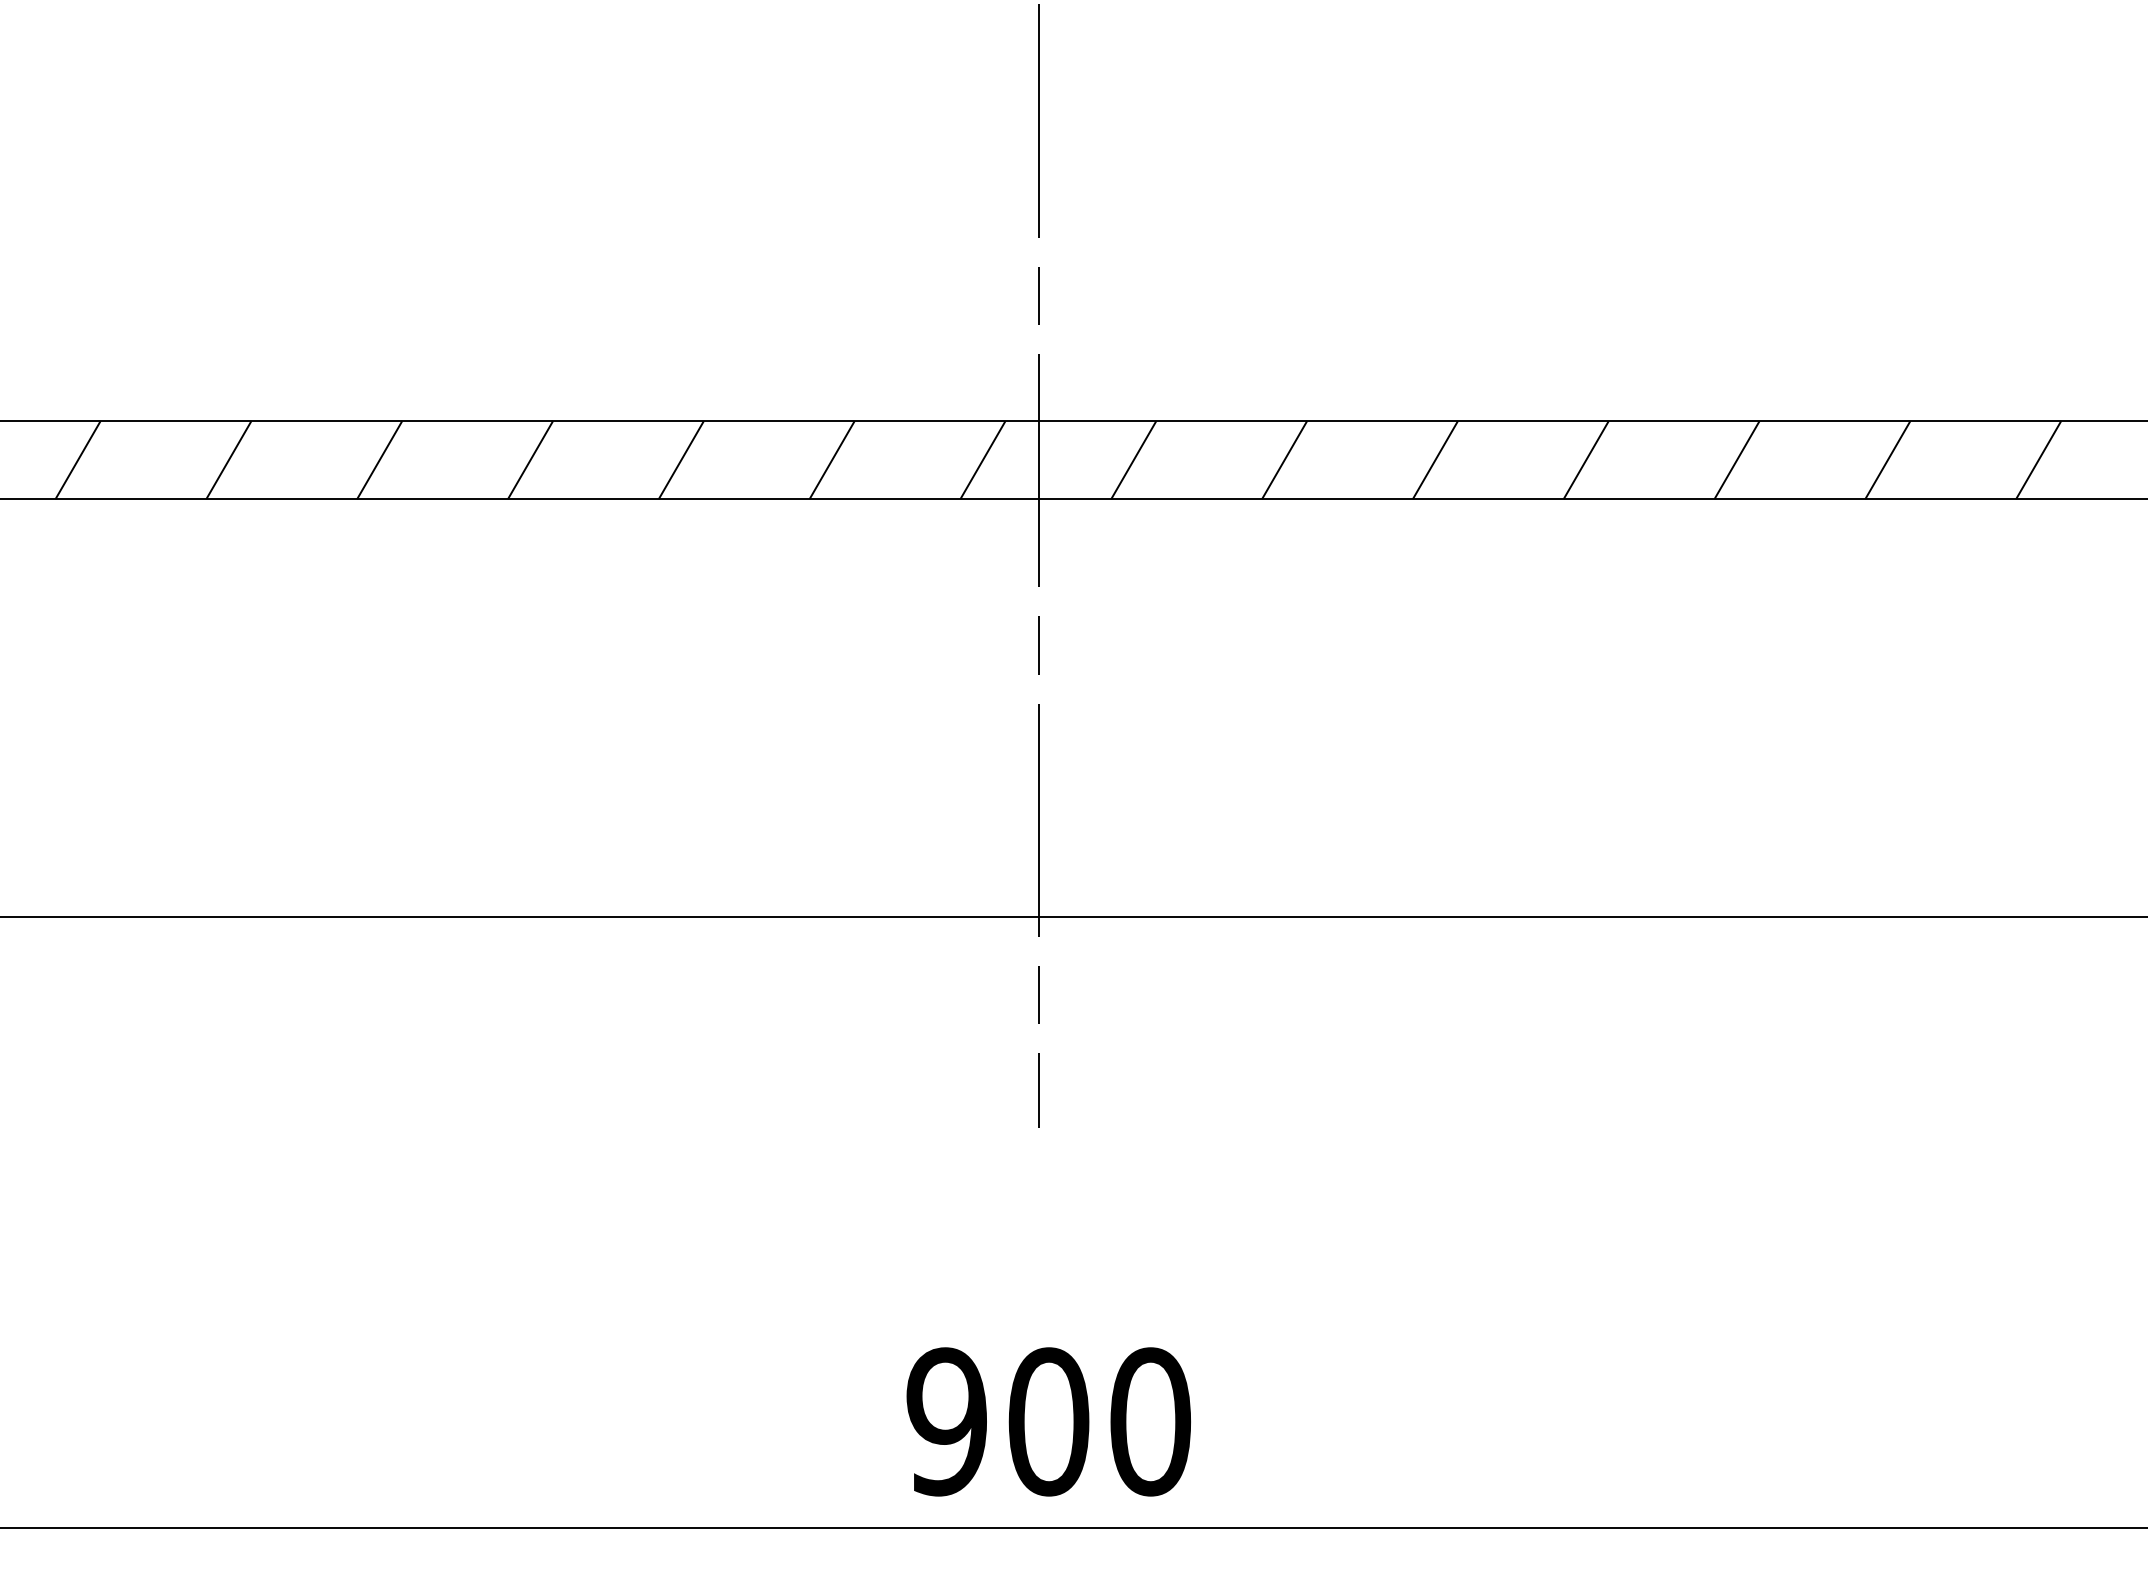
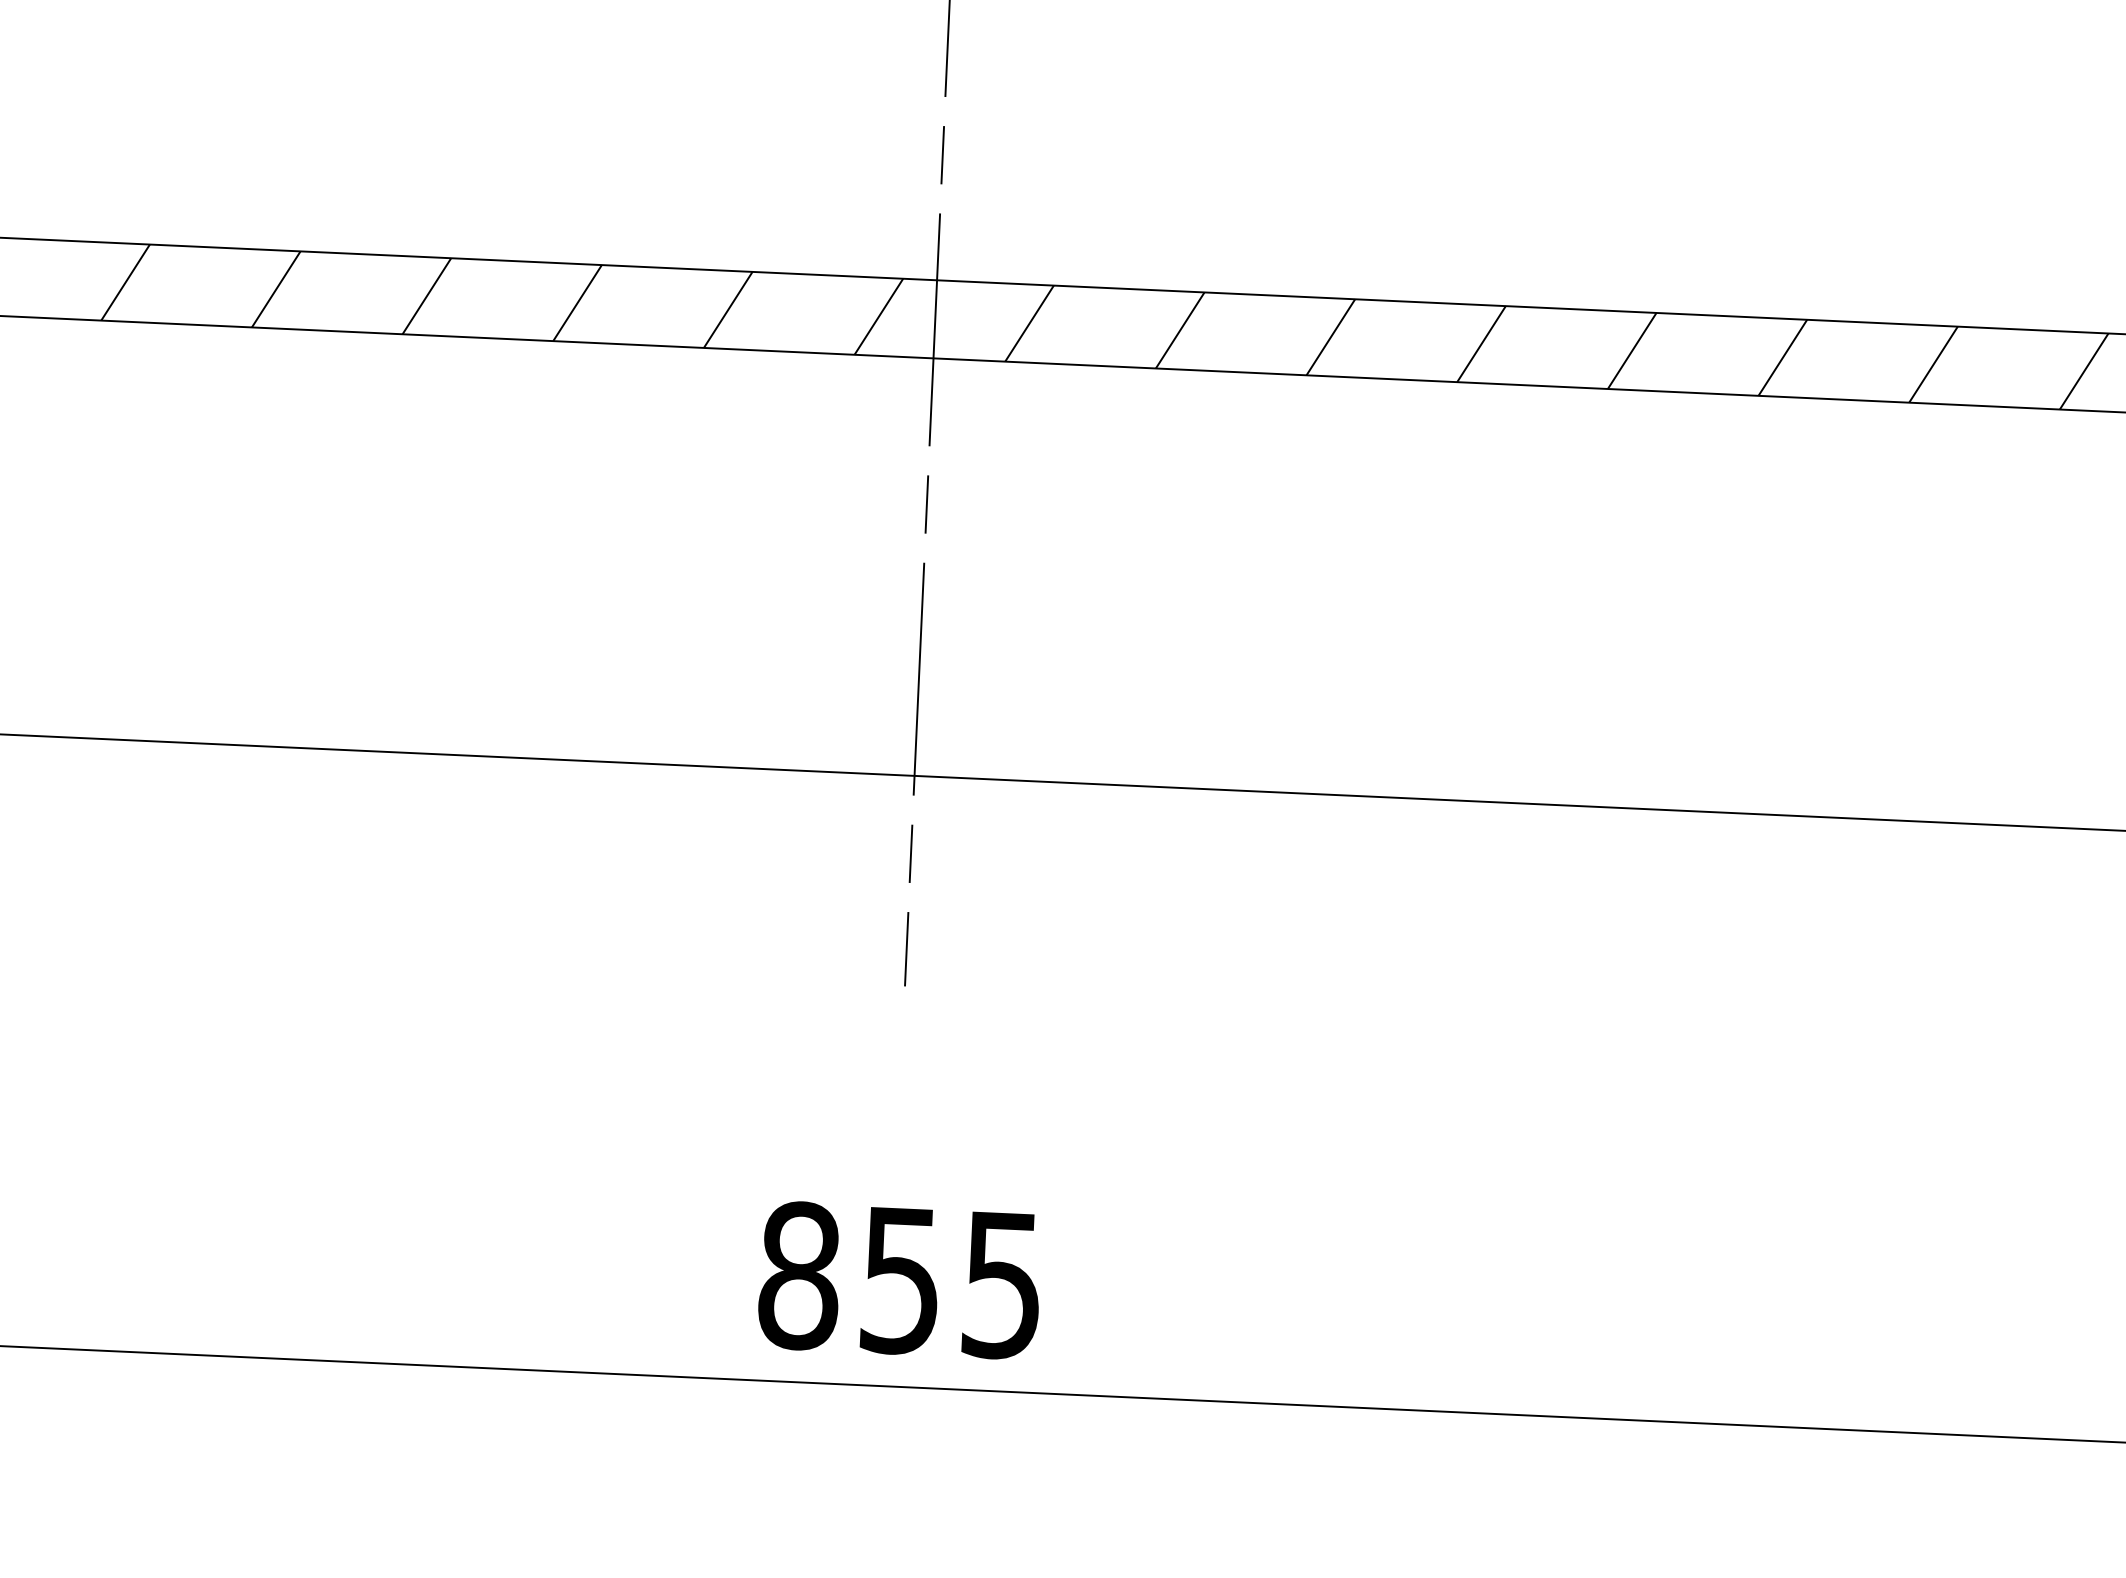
text: (1048, 1421) -> (900, 1280), 900 -> 855

